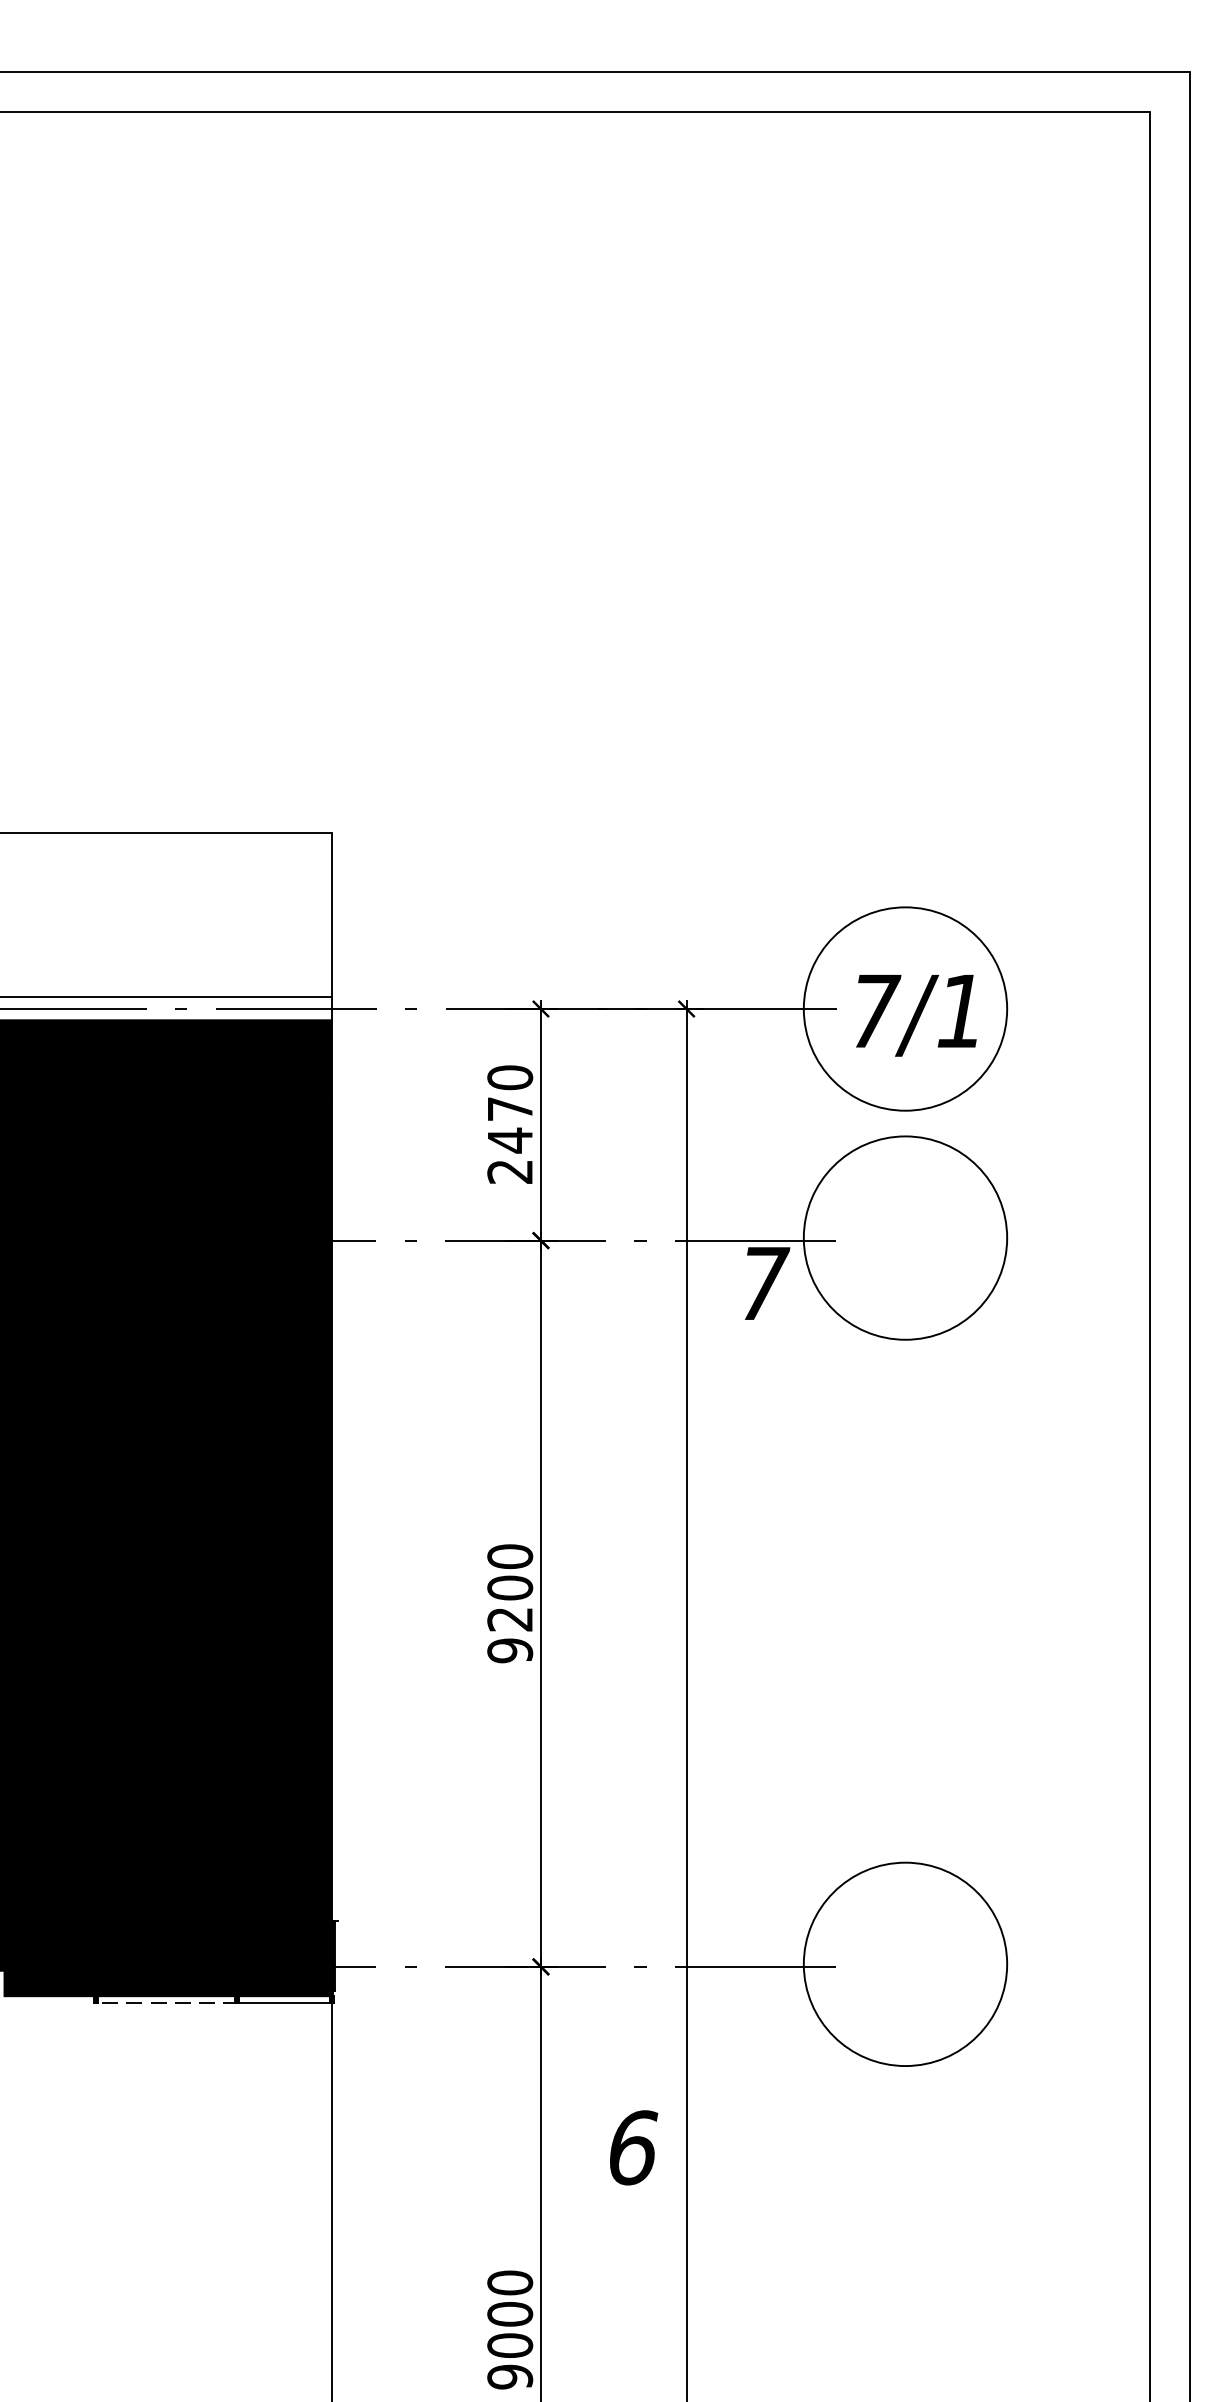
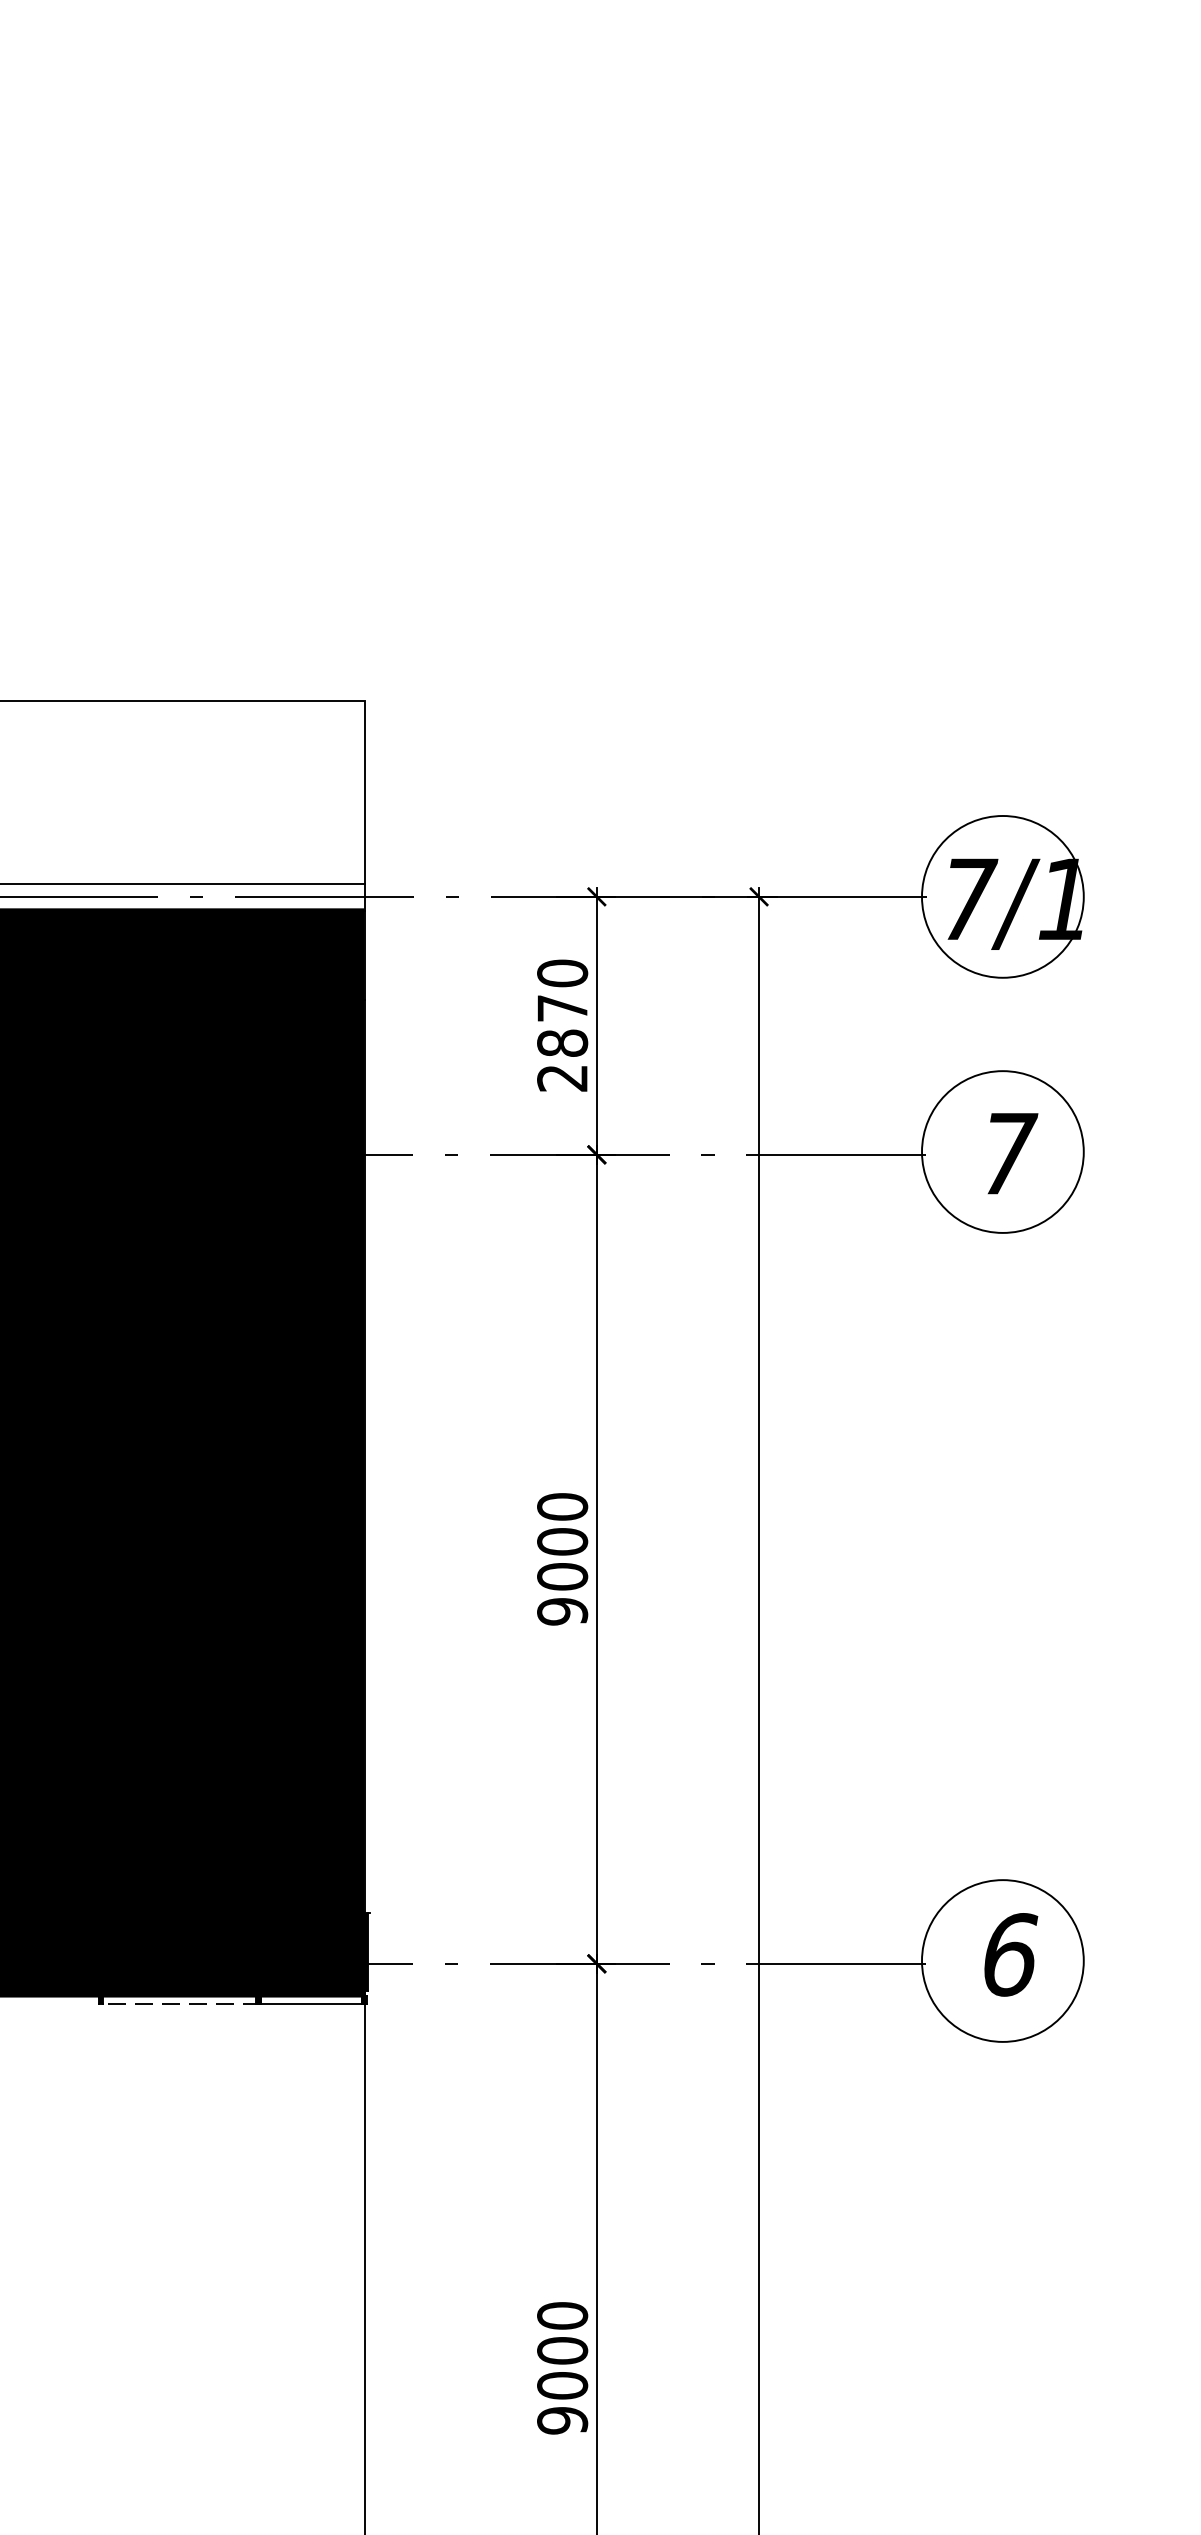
circle: (905, 1008) -> (1002, 896), size x0.71
text: (510, 1140) -> (562, 1043), 2470 -> 2870
circle: (905, 1237) -> (1002, 1151), size x0.71
text: (767, 1283) -> (1012, 1153), moved
text: (510, 1619) -> (562, 1576), 9200 -> 9000
circle: (905, 1964) -> (1002, 1961), size x0.71
text: (634, 2147) -> (1011, 1954), moved

